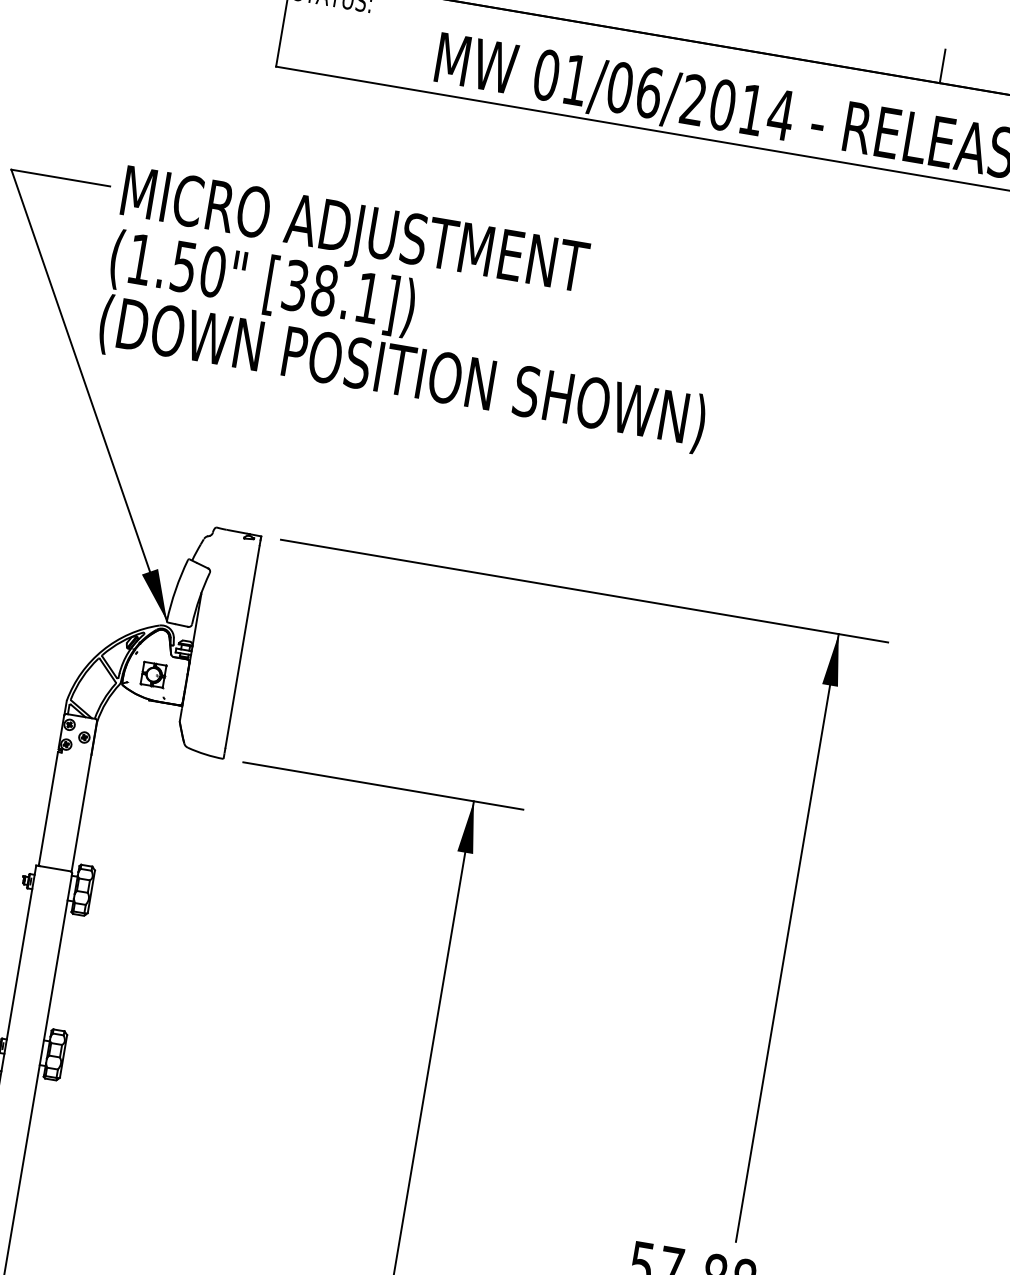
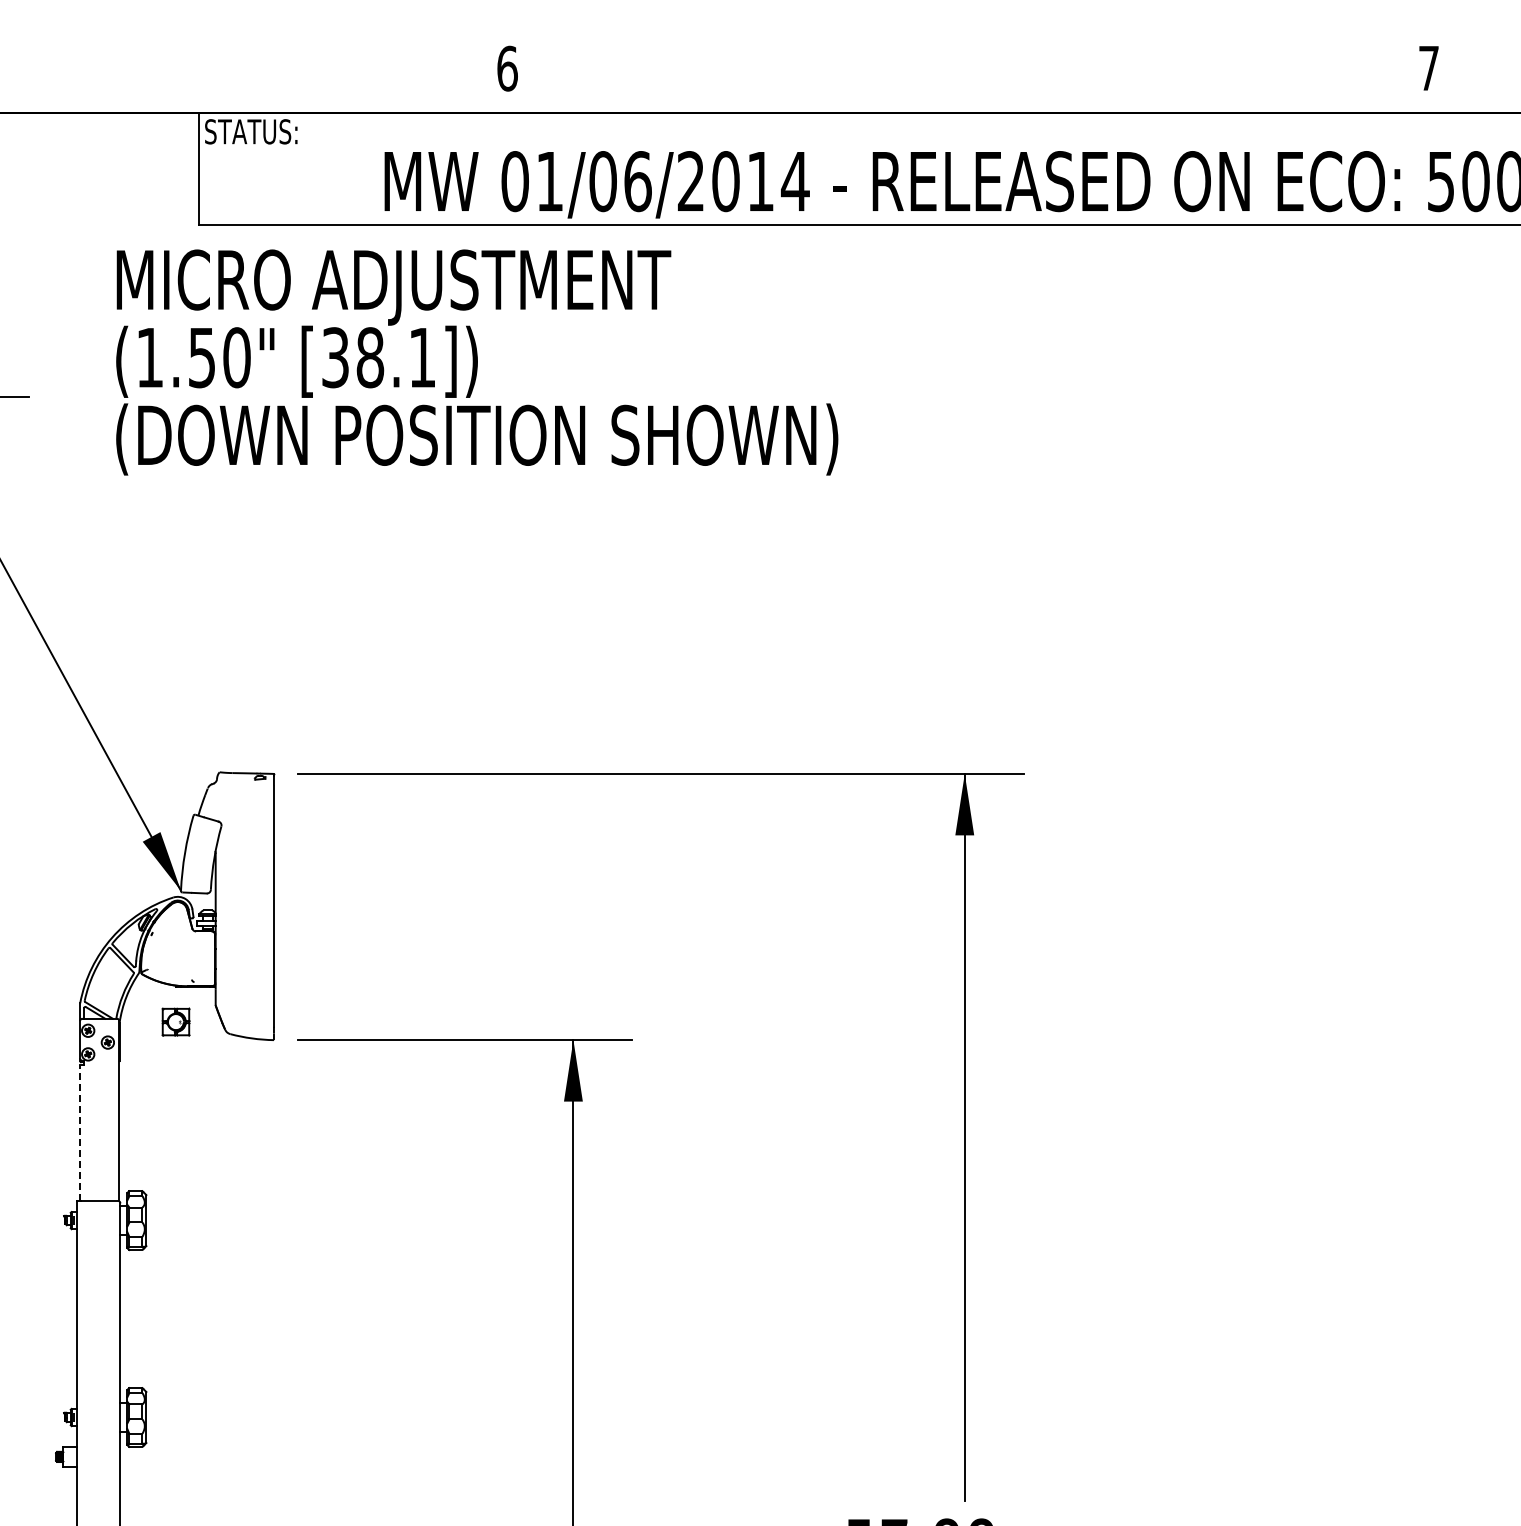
line: (942, 66) -> (973, 93), removed
text: (413, 309) -> (477, 362), moved
part: (153, 674) -> (175, 1021), moved
line: (48, 808) -> (80, 1132), solid -> dashed

